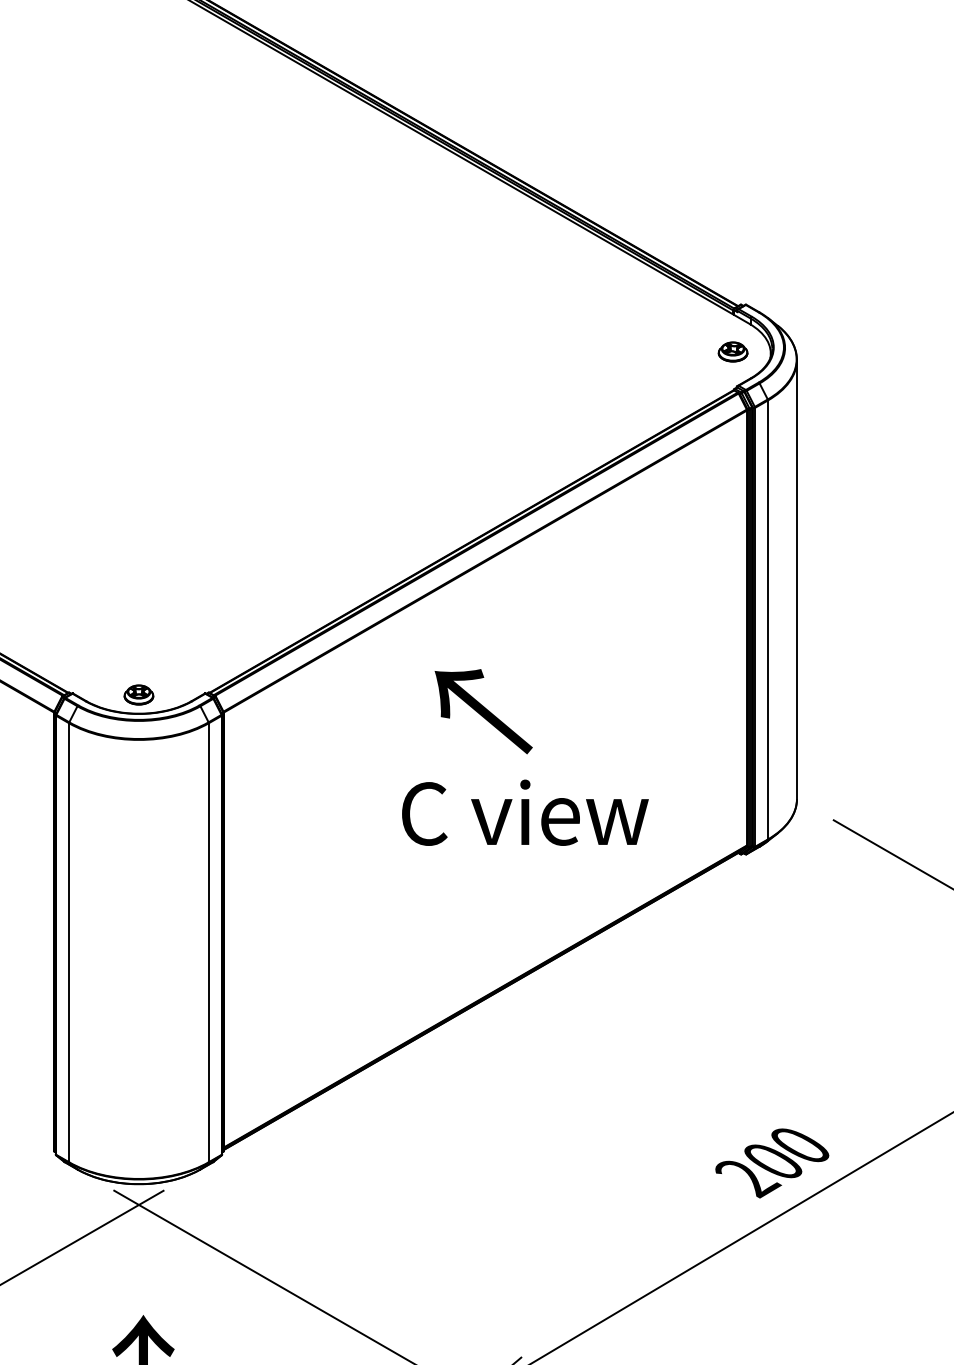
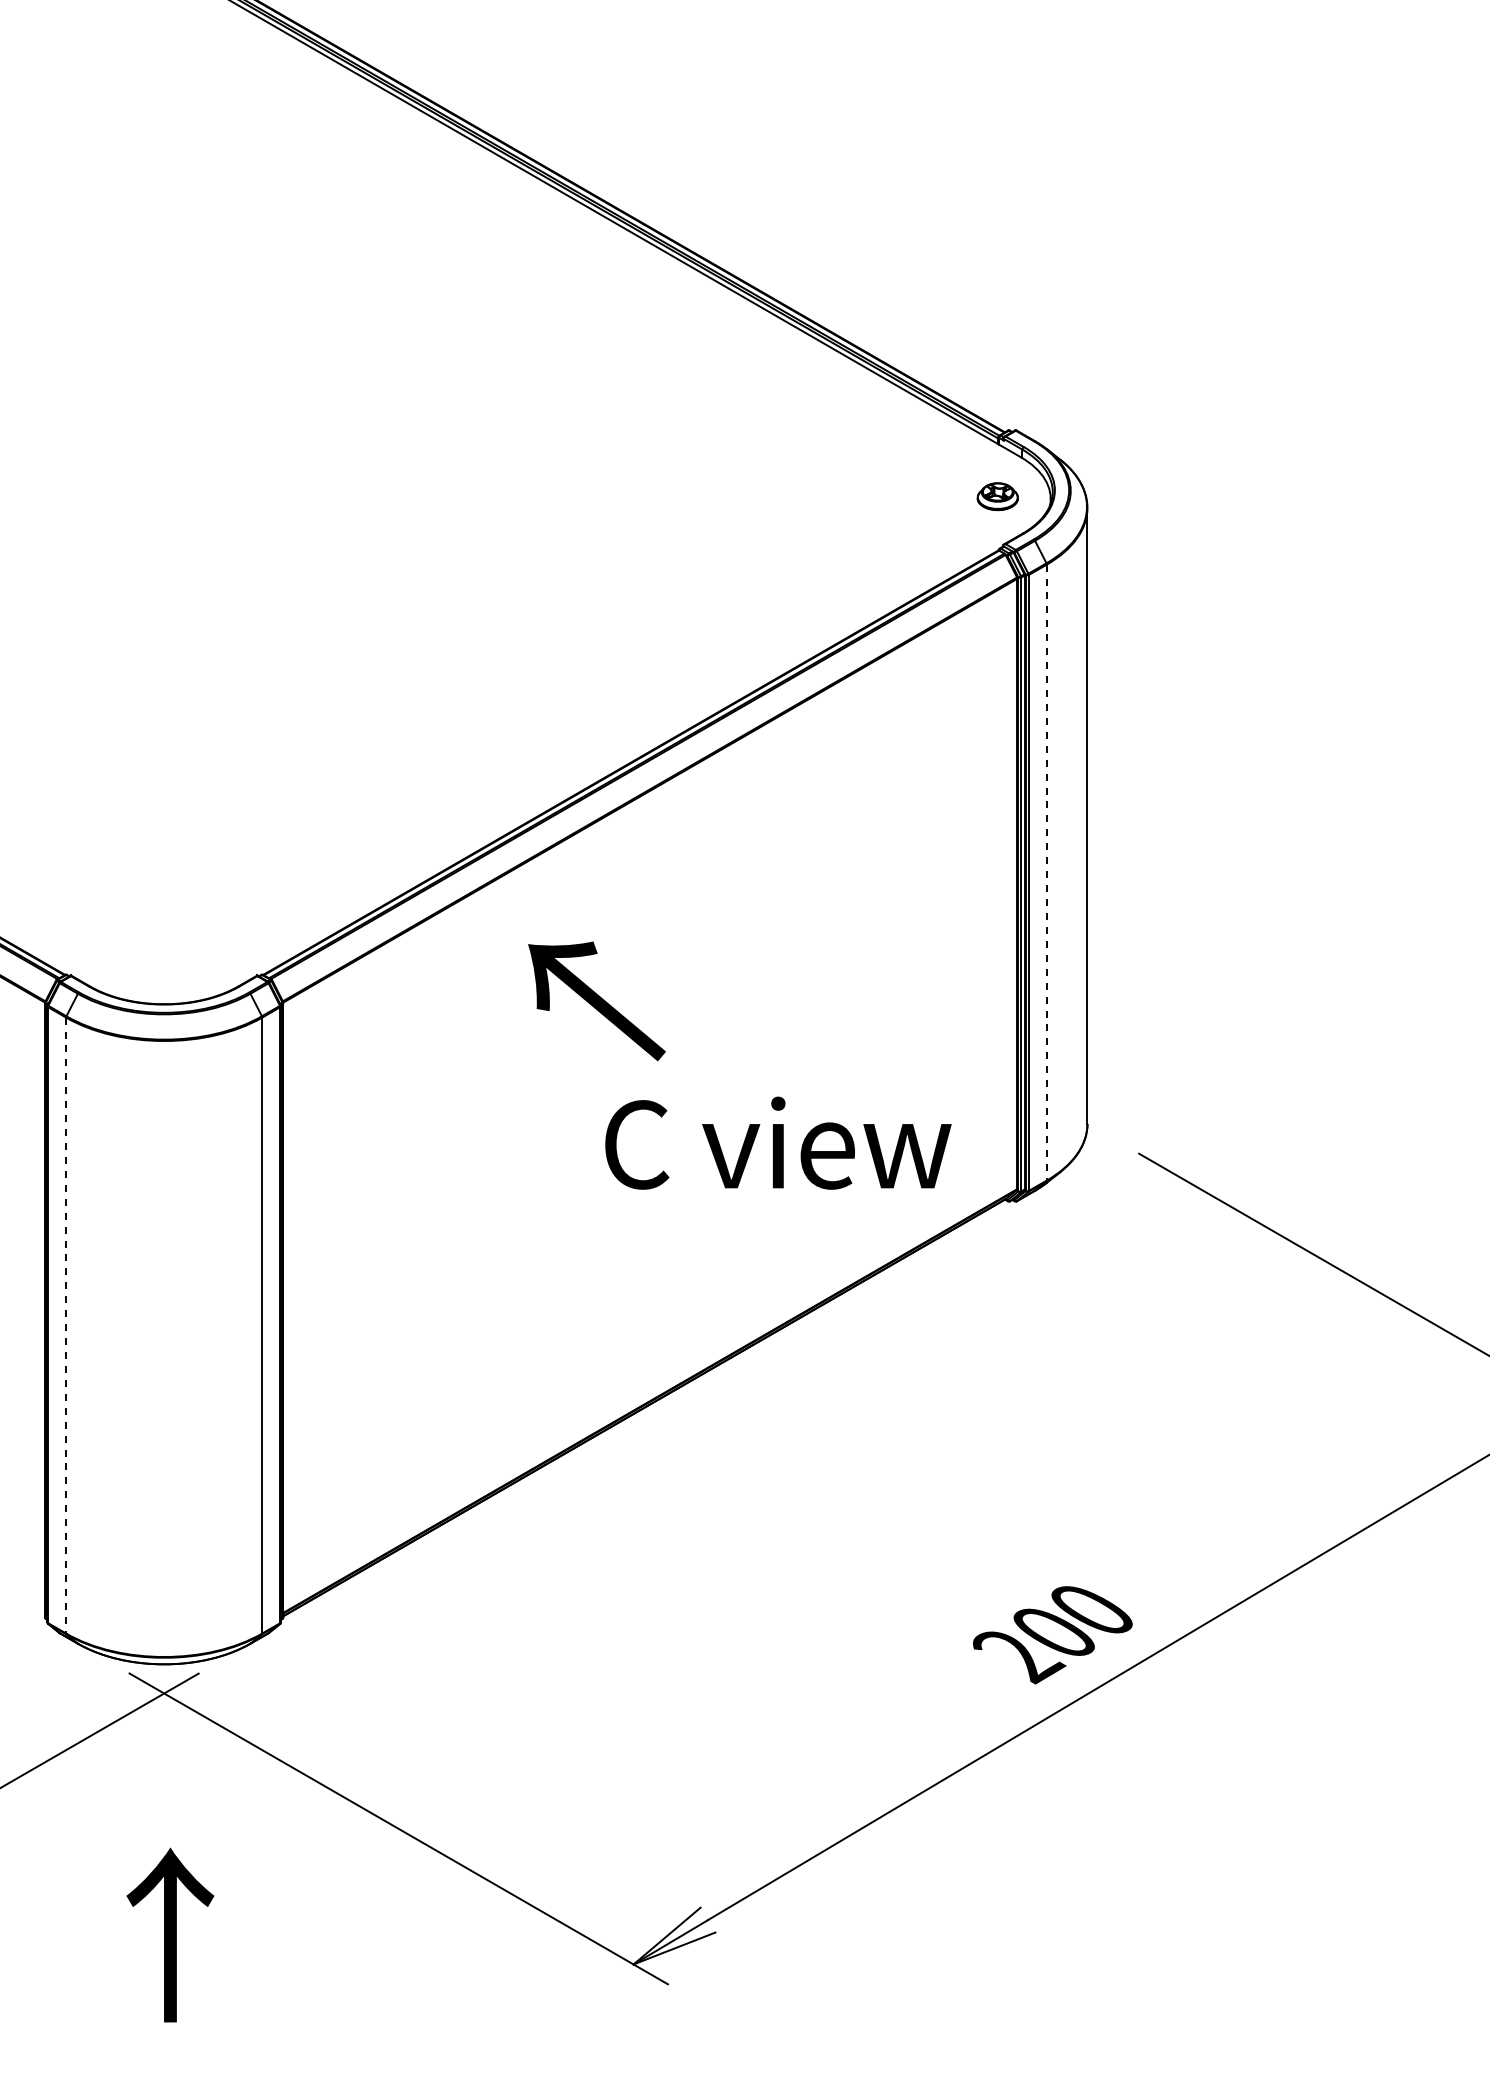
line: (767, 619) -> (1046, 872), solid -> dashed
part: (139, 694) -> (164, 977), removed
text: (483, 711) -> (596, 1001), moved
text: (525, 812) -> (778, 1142), moved
line: (69, 942) -> (66, 1325), solid -> dashed

